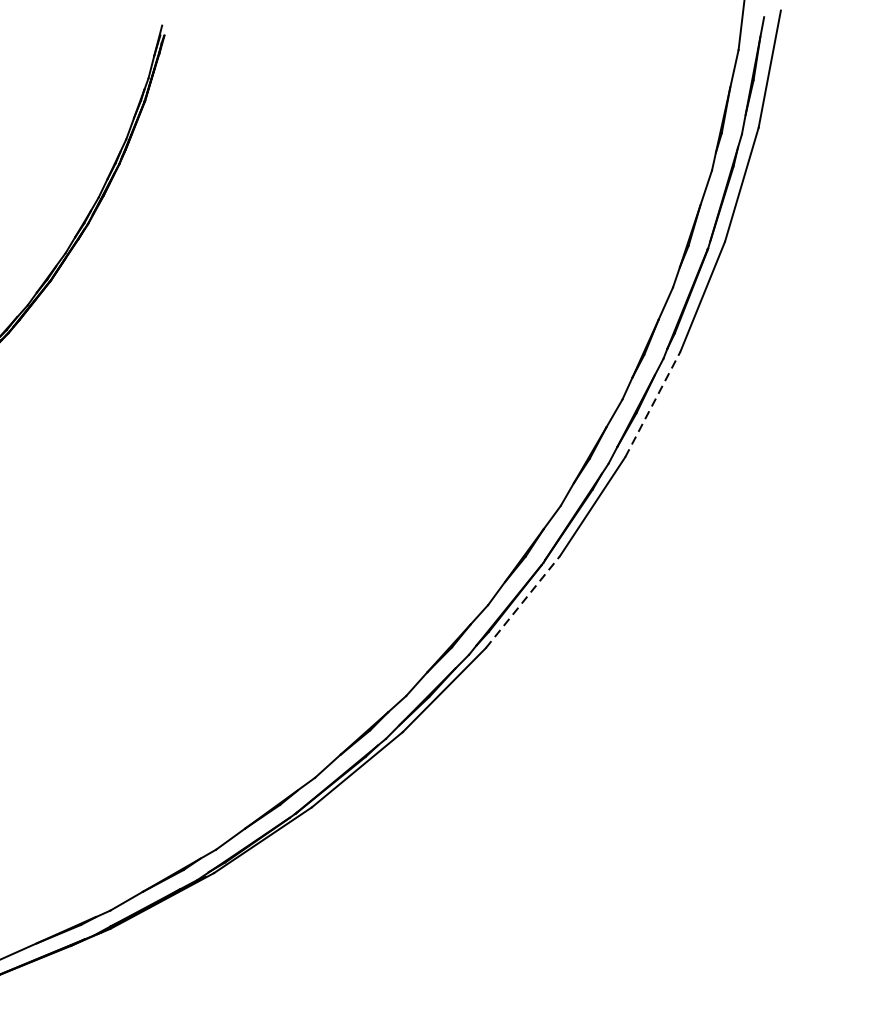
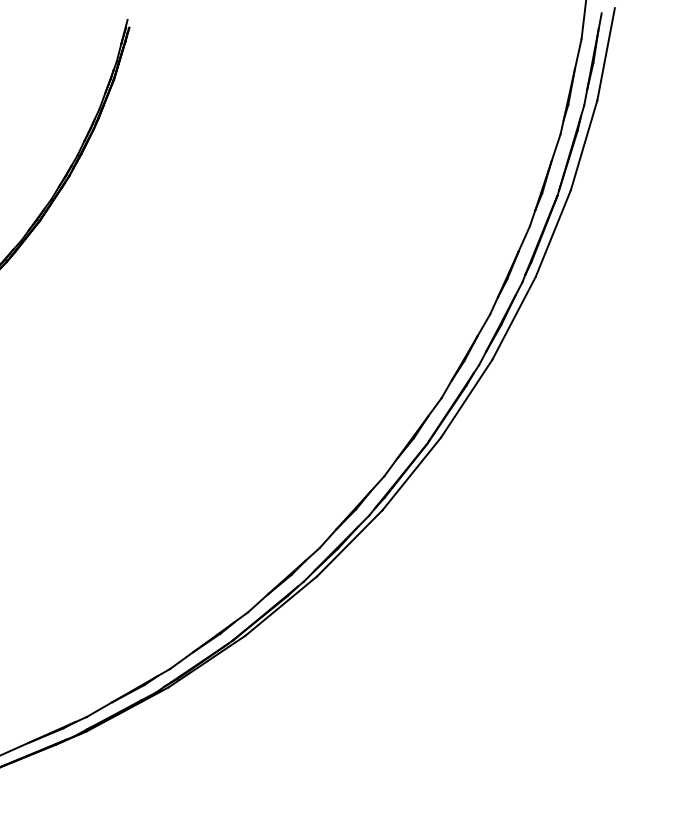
line: (653, 404) -> (514, 318), dashed -> solid
line: (522, 602) -> (411, 474), dashed -> solid

